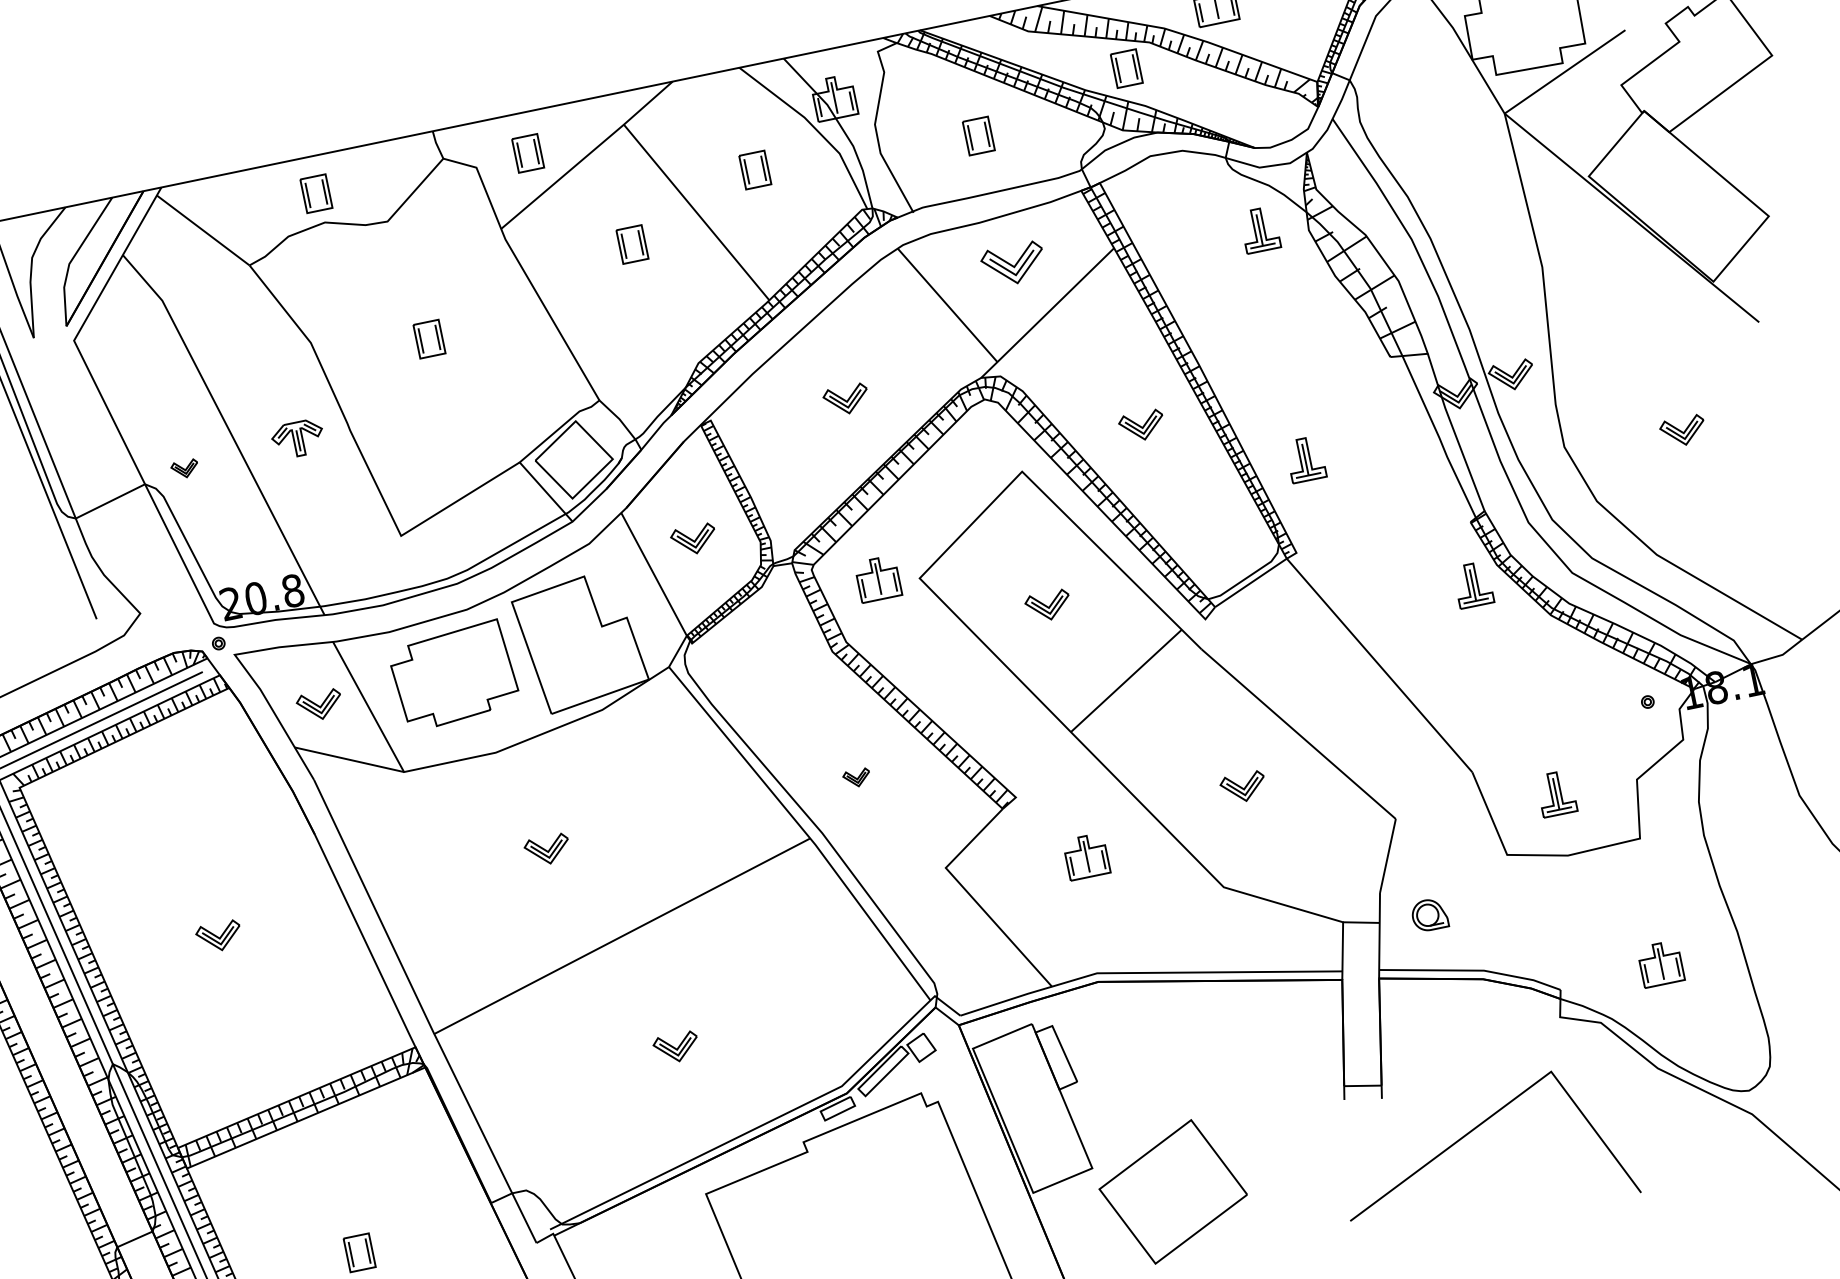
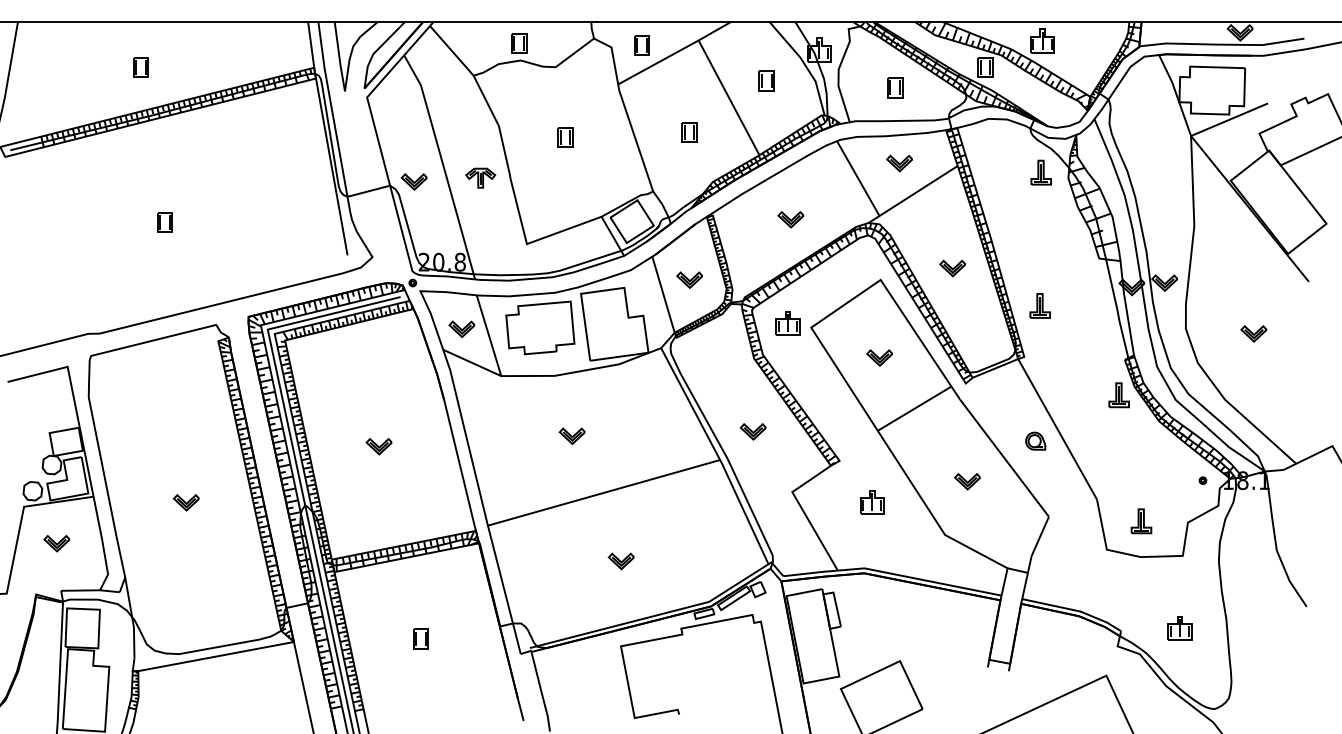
part: (632, 244) -> (689, 132), moved
part: (1013, 264) -> (899, 163), size x0.71
part: (183, 468) -> (413, 181), size x1.67
part: (855, 777) -> (752, 431), size x1.67
part: (1429, 913) -> (1035, 440), moved

